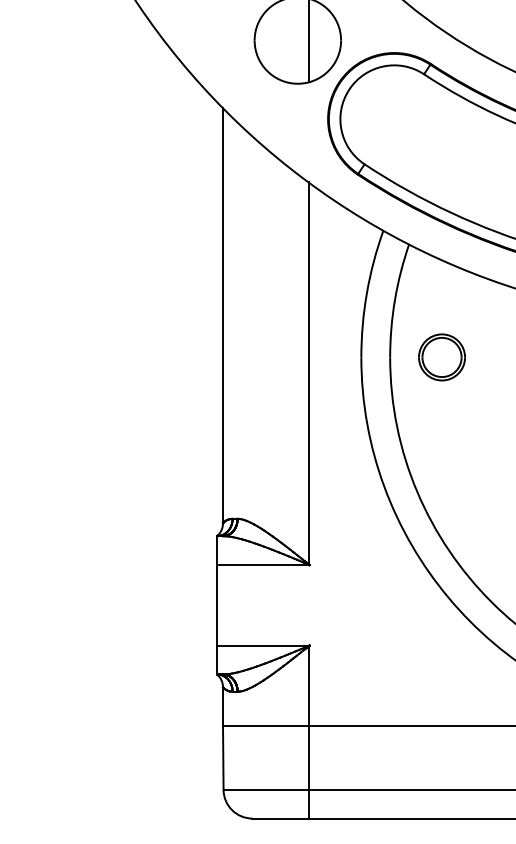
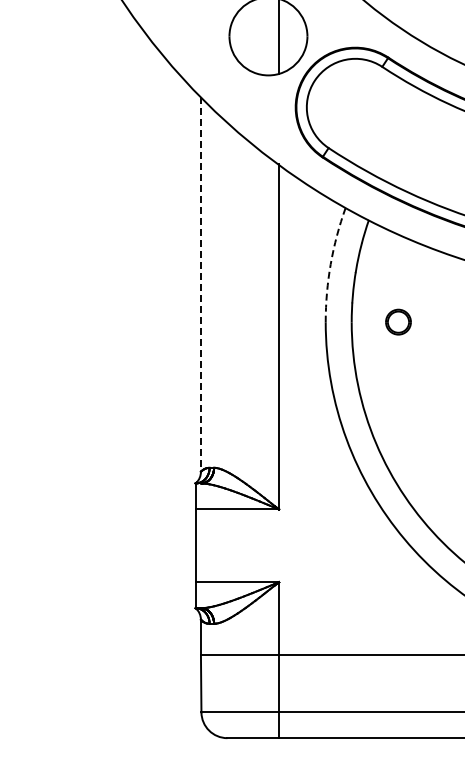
arc: (366, 293) -> (330, 264), solid -> dashed
line: (222, 315) -> (200, 284), solid -> dashed
part: (442, 356) -> (398, 321), size x0.6

